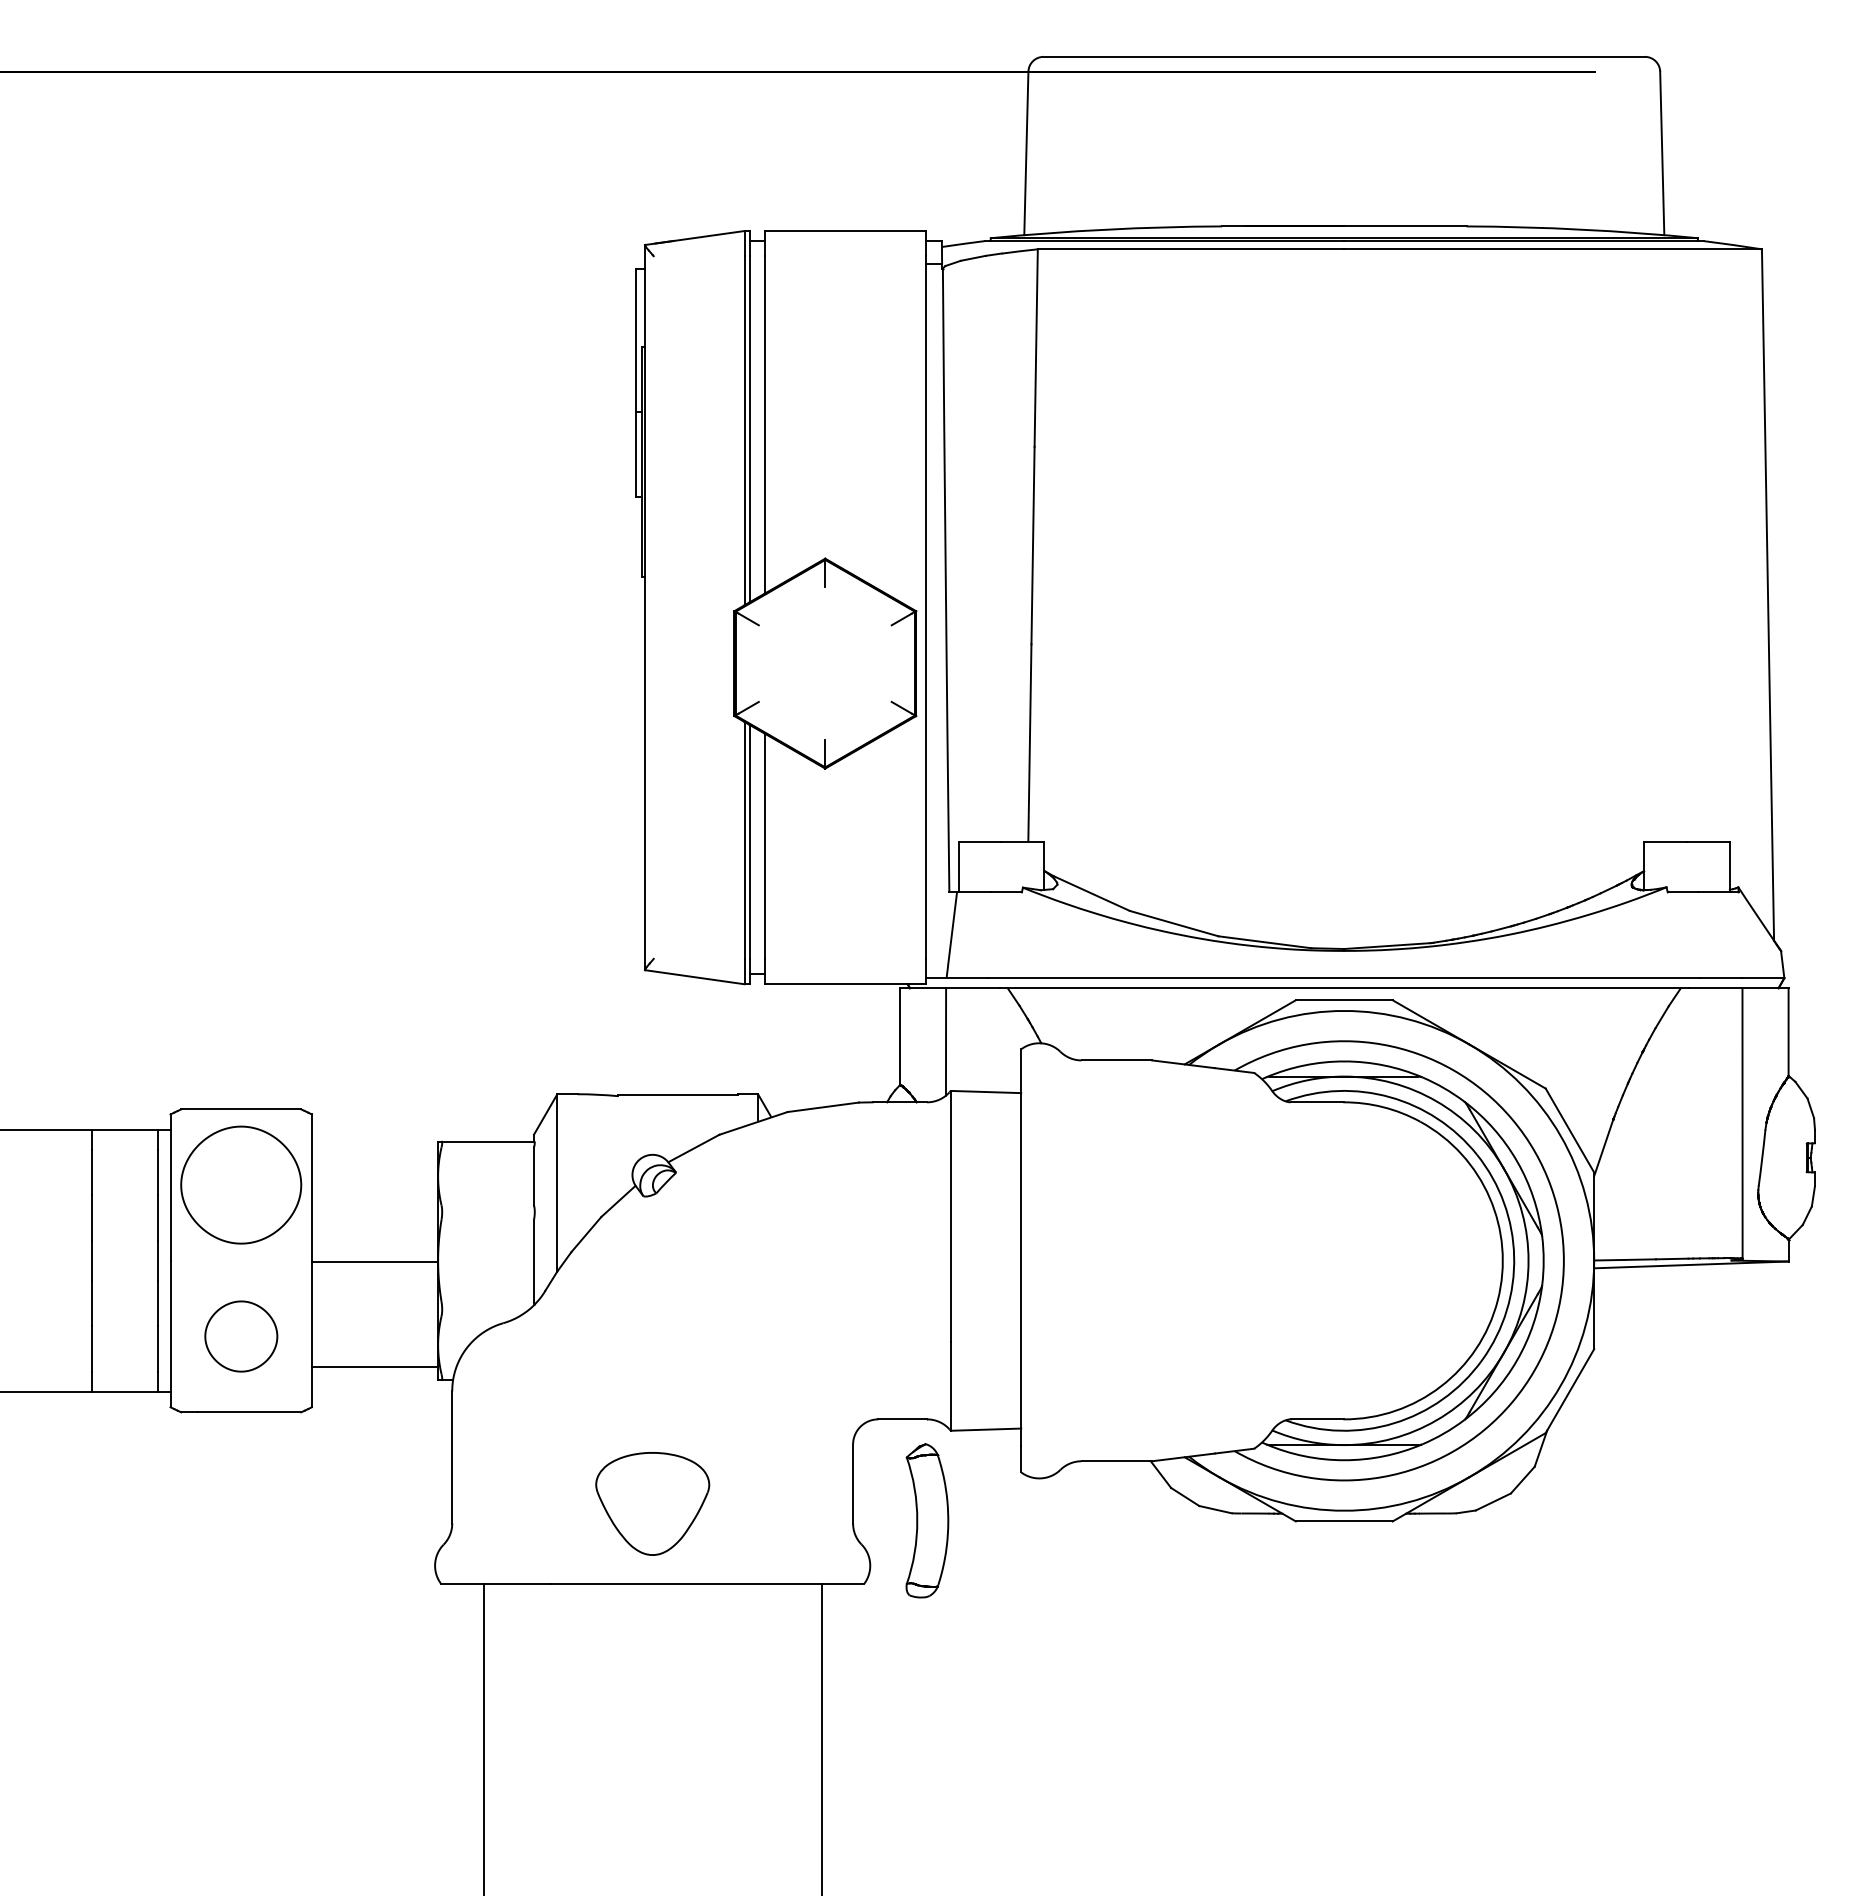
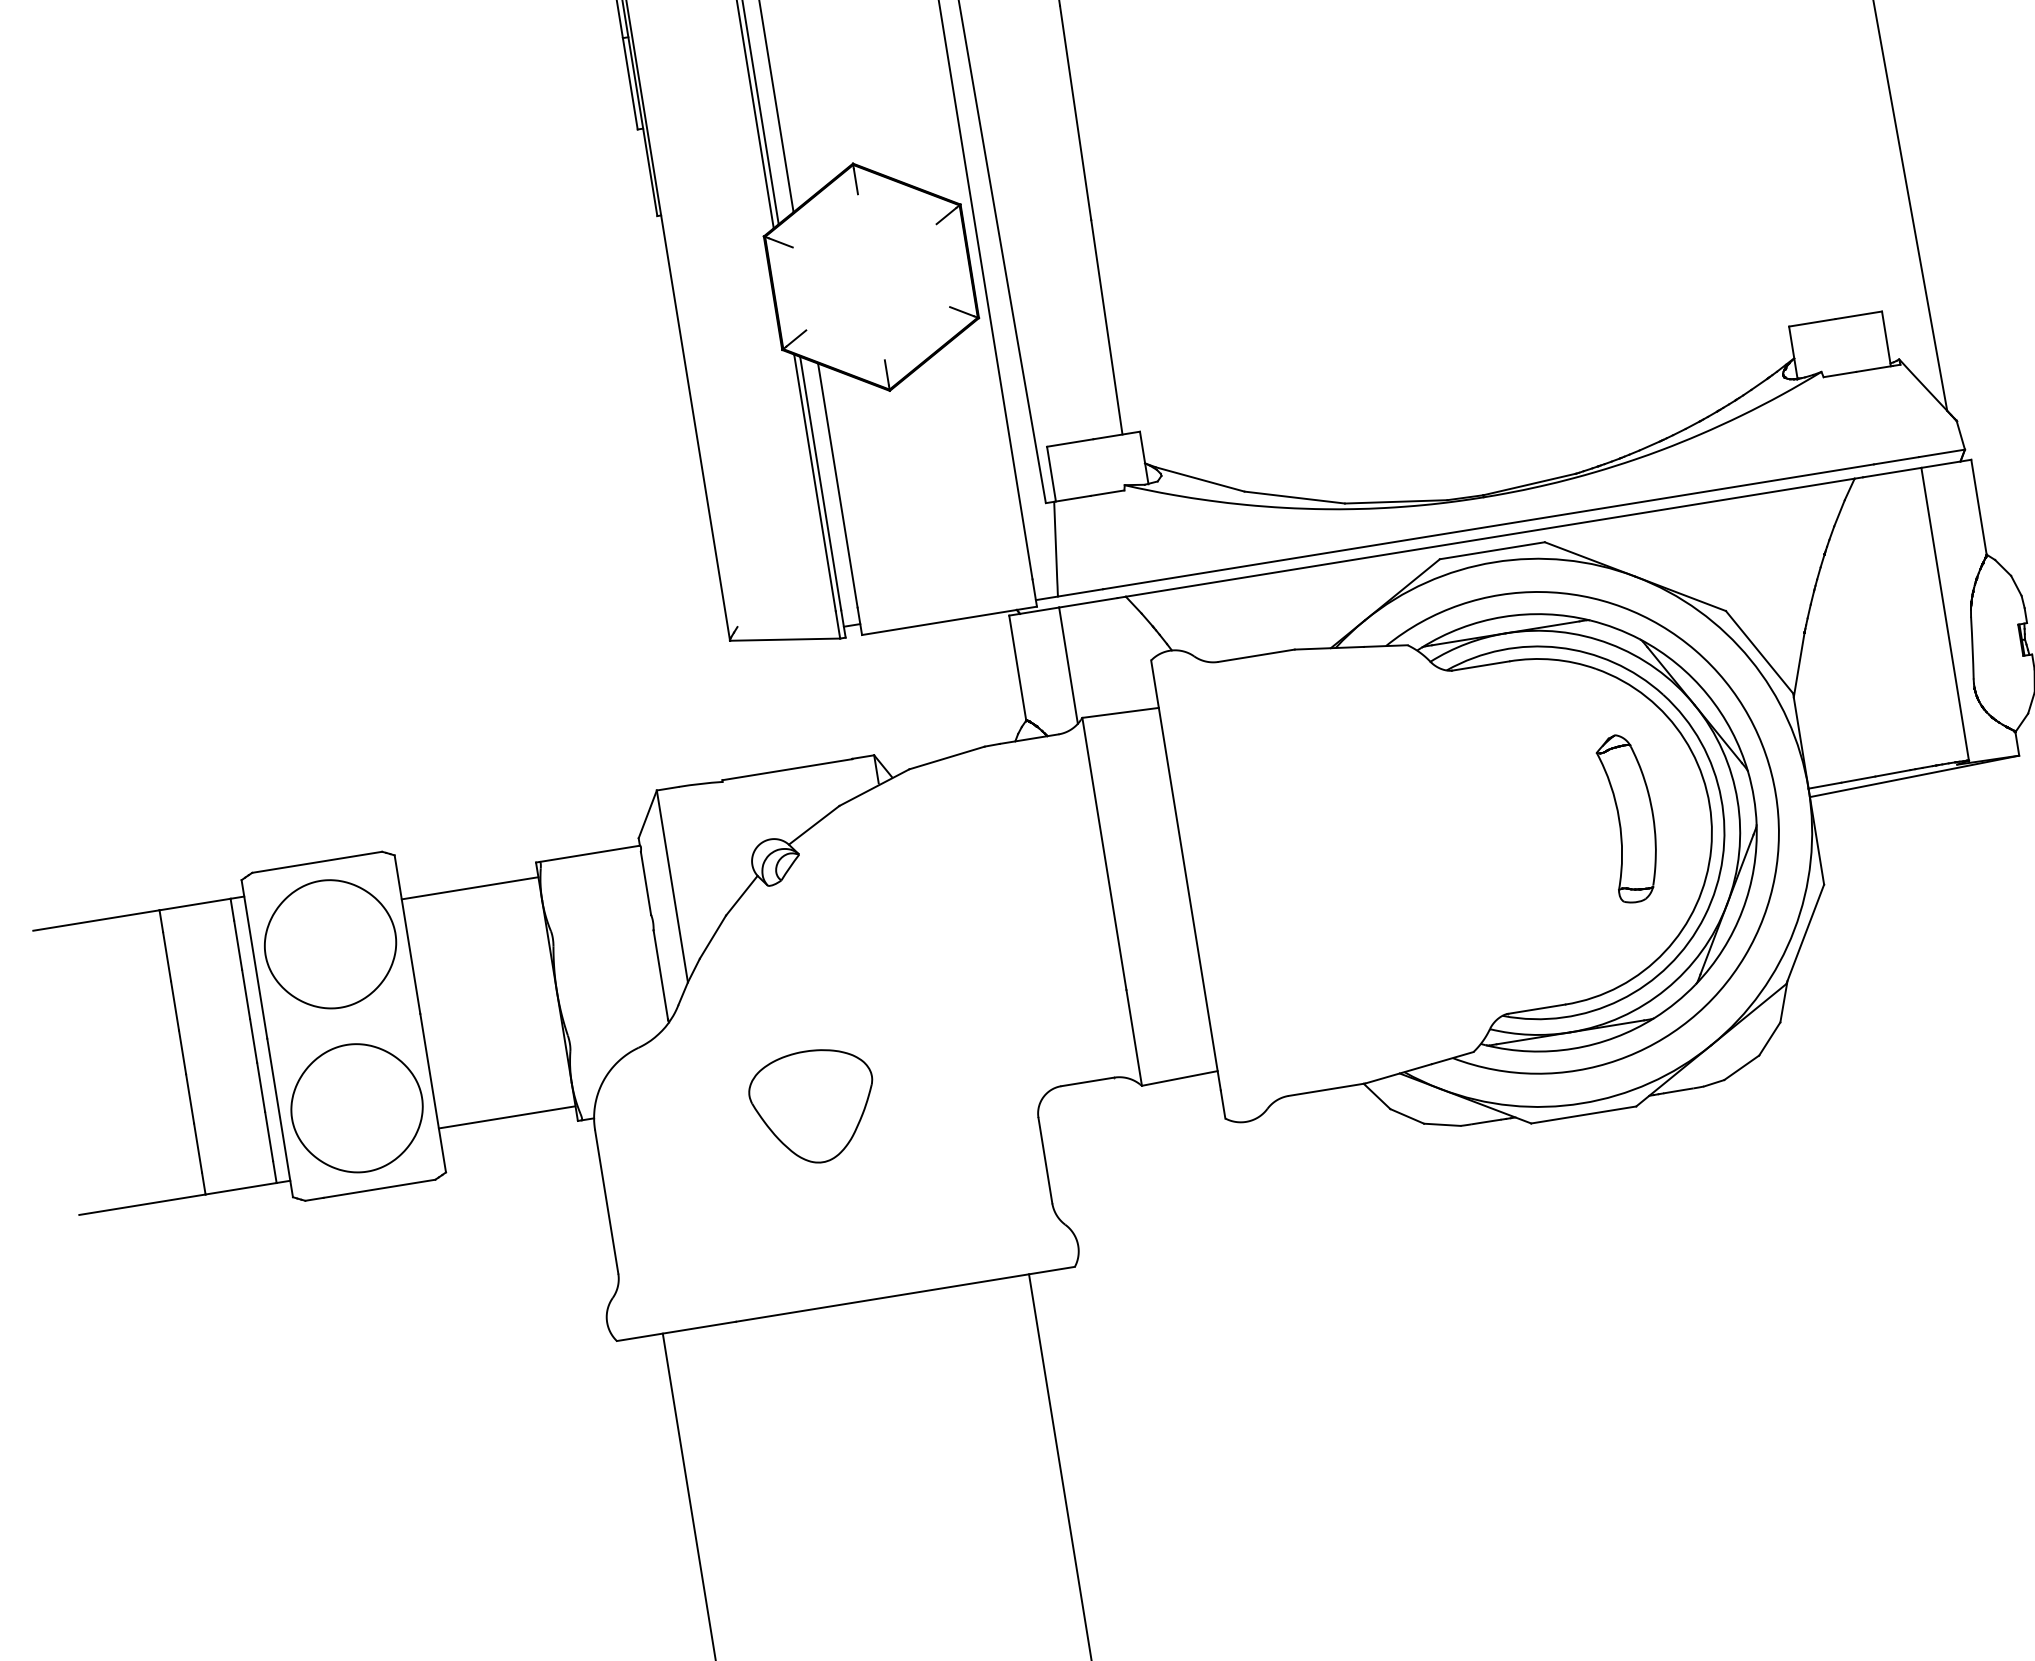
line: (374, 1262) -> (469, 888), moved
part: (241, 1336) -> (357, 1108), size x1.67
part: (652, 1503) -> (813, 1106), moved
part: (927, 1520) -> (1630, 817), moved

